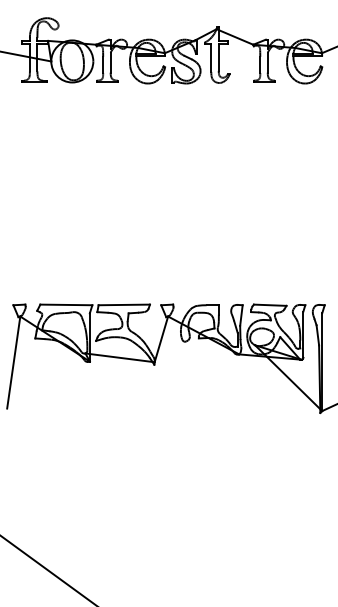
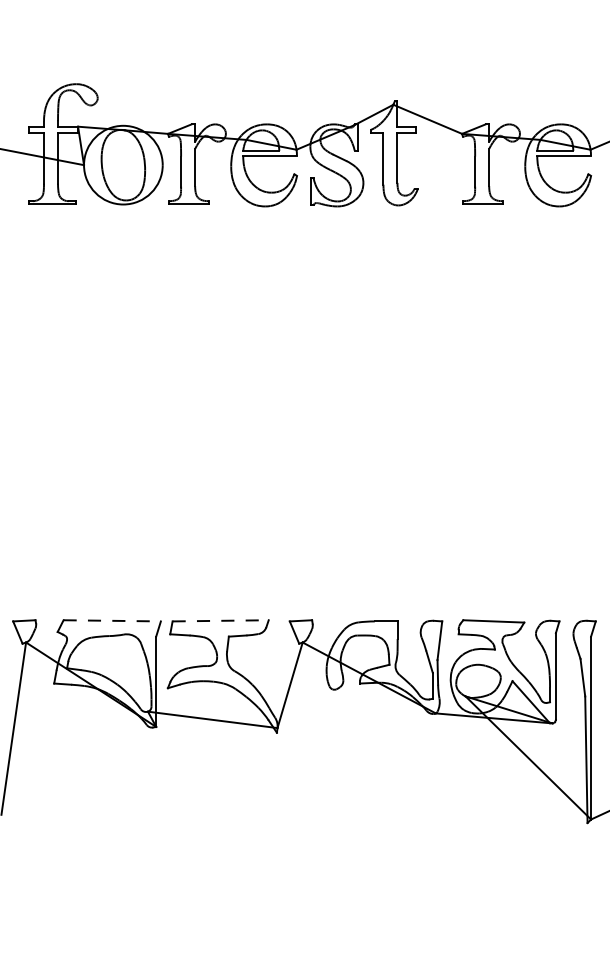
line: (66, 304) -> (112, 620), solid -> dashed
line: (124, 304) -> (221, 620), solid -> dashed

